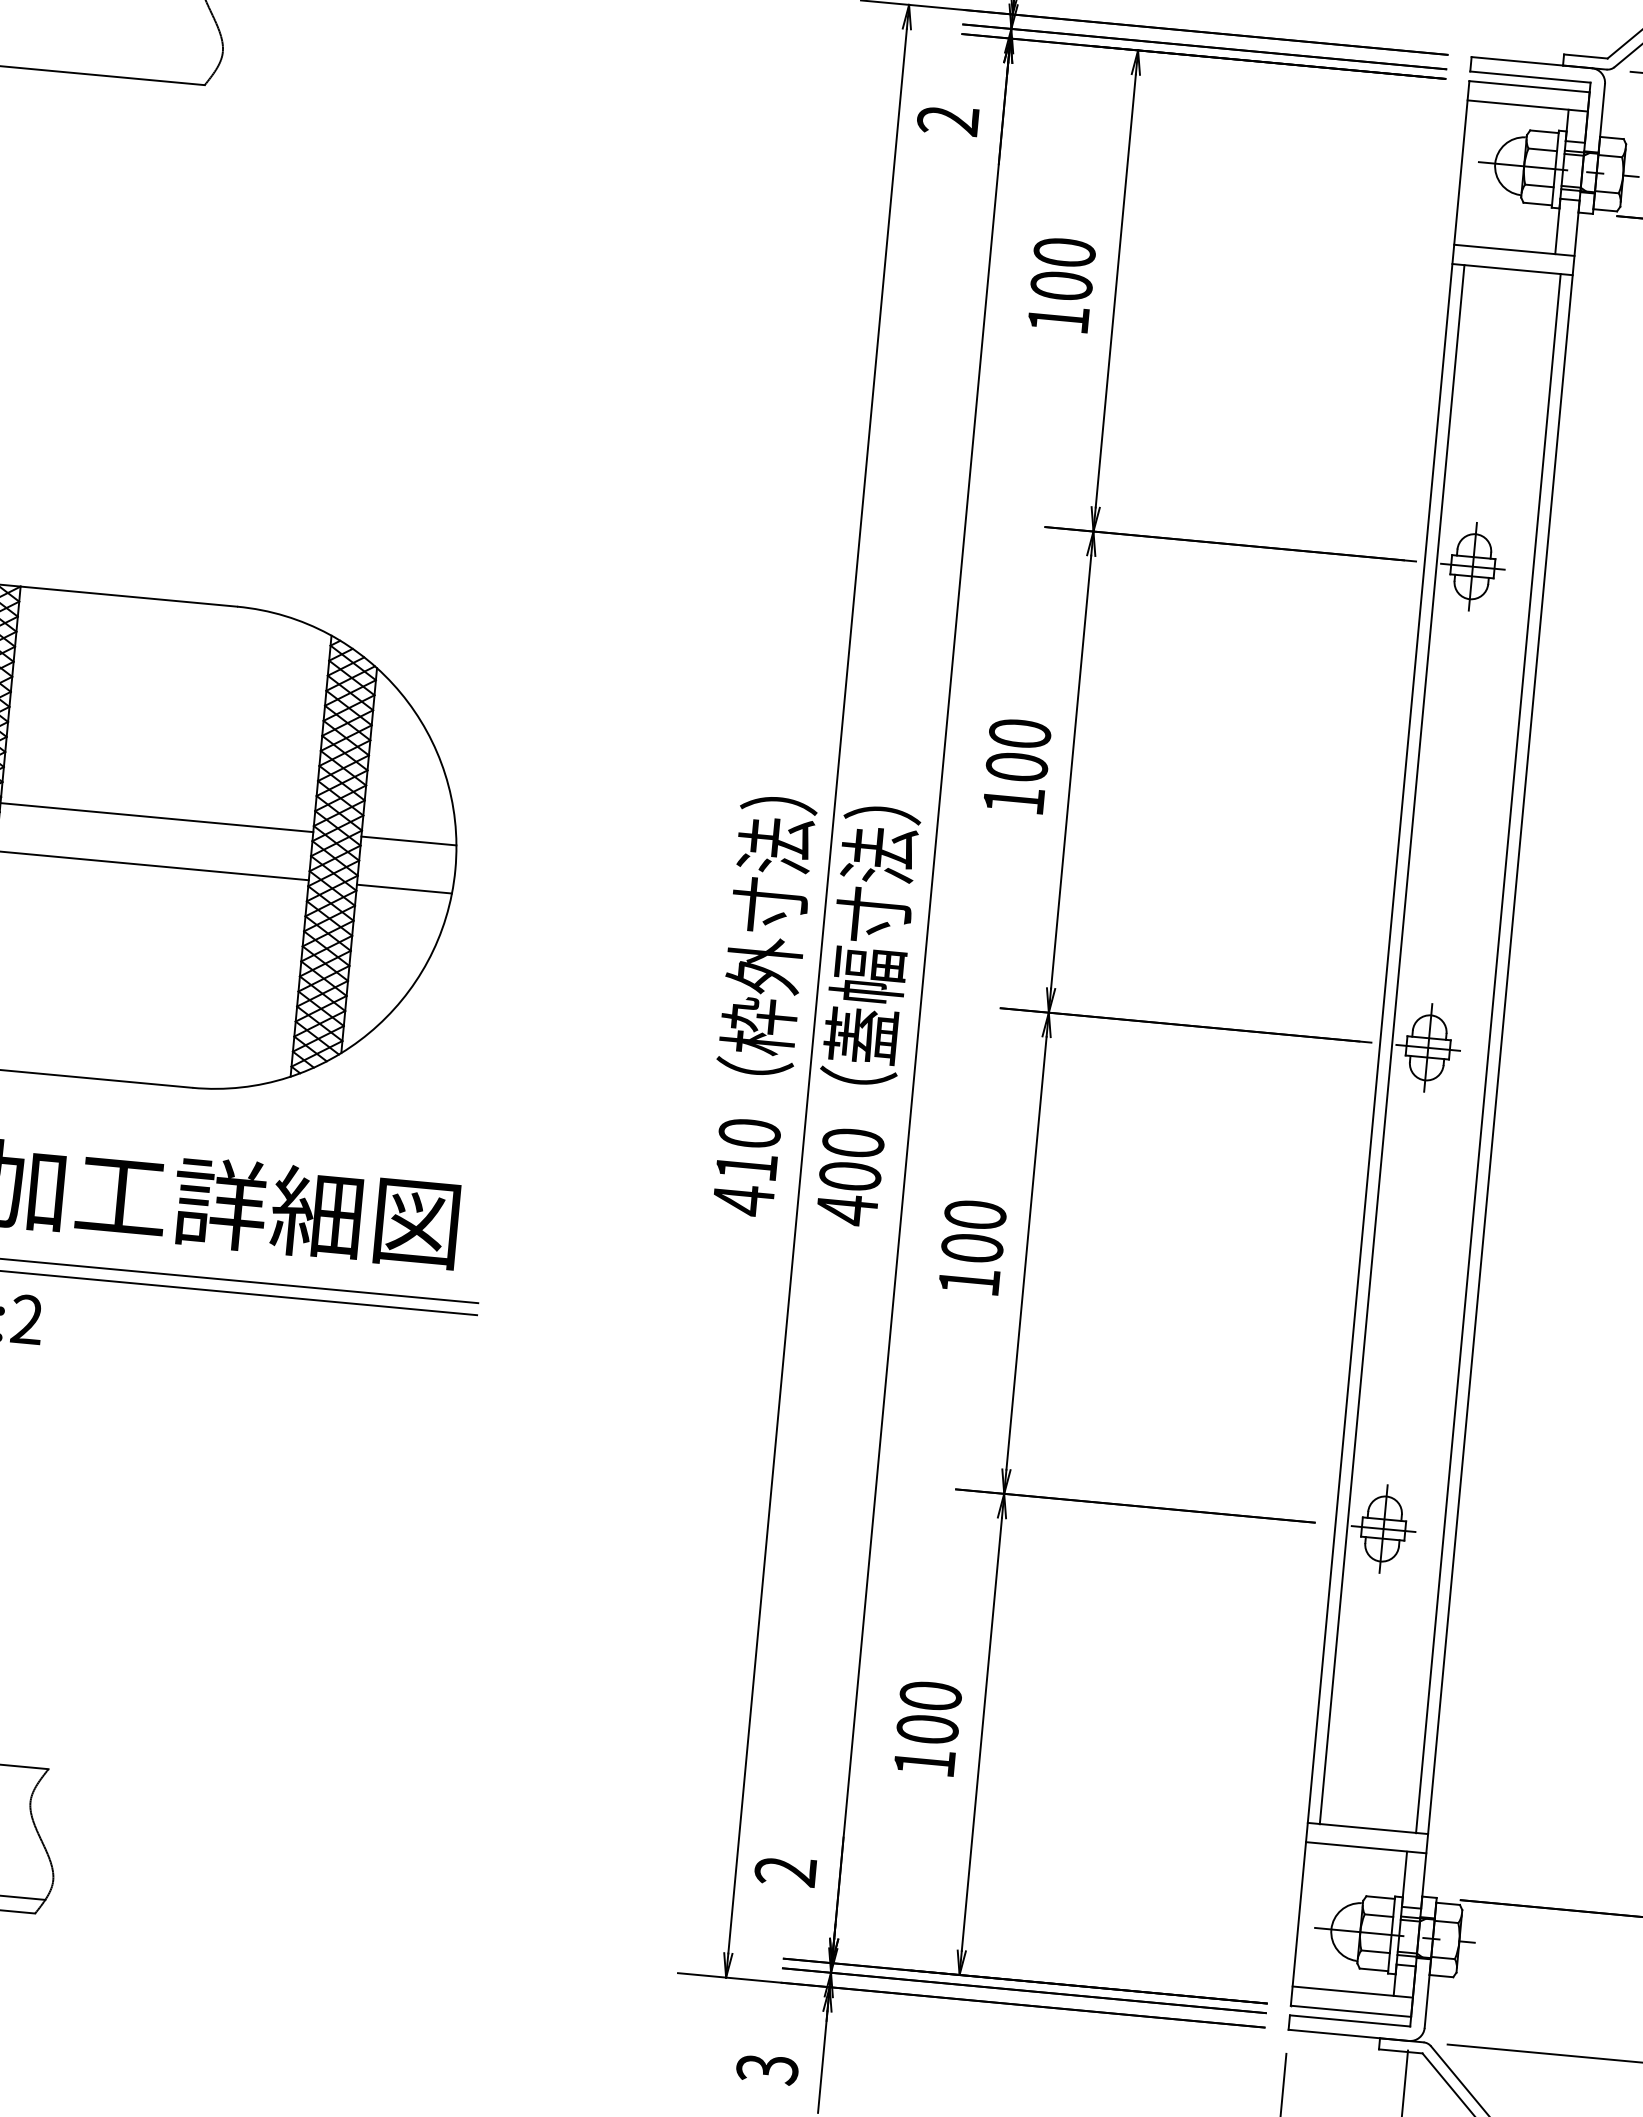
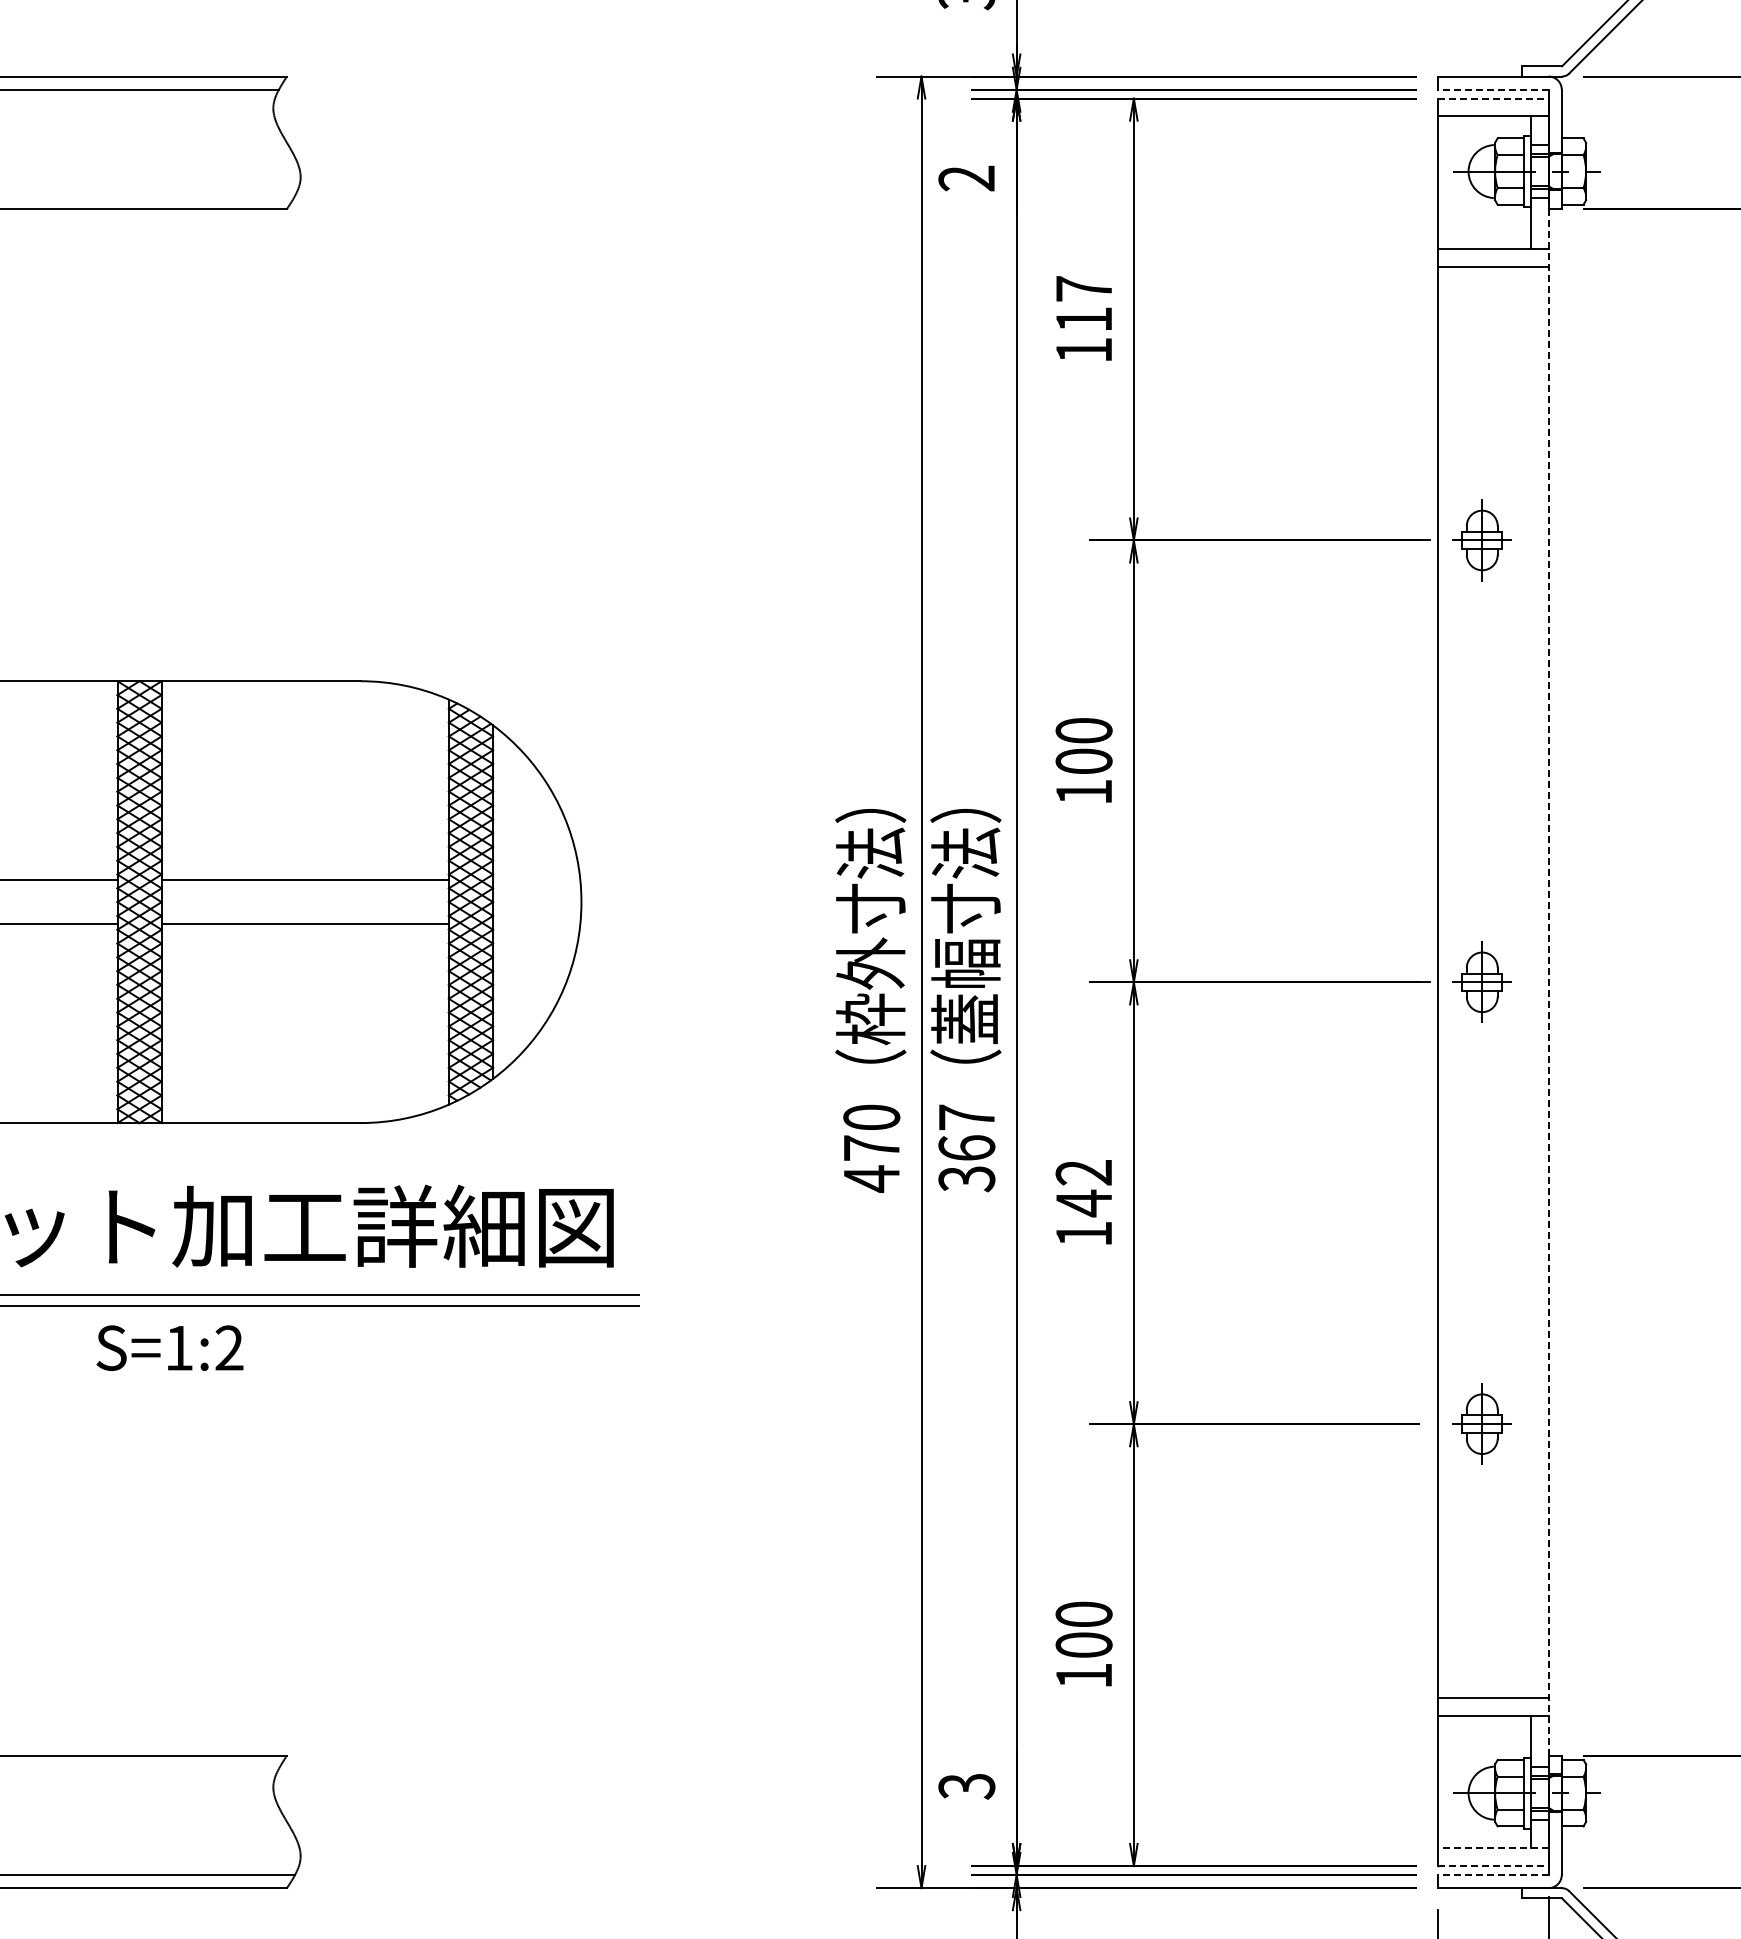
line: (1529, 76) -> (1492, 89), solid -> dashed
line: (1529, 86) -> (1493, 98), solid -> dashed
text: (1062, 269) -> (1083, 304), 100 -> 117
line: (408, 841) -> (536, 880), removed
line: (404, 889) -> (536, 924), removed
line: (1392, 1044) -> (1449, 982), removed
line: (1488, 1053) -> (1537, 982), removed
line: (1500, 1054) -> (1548, 982), solid -> dashed
text: (746, 1166) -> (871, 1147), 410 -> 470
text: (849, 1176) -> (966, 1148), 400 -> 367
text: (973, 1232) -> (1083, 1188), 100 -> 142
text: (785, 1871) -> (966, 1786), 2 -> 3
line: (1351, 1992) -> (1492, 1848), solid -> dashed
line: (1351, 2011) -> (1493, 1866), solid -> dashed
line: (1349, 2020) -> (1492, 1874), solid -> dashed

